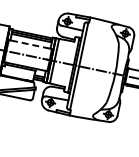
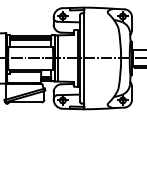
line: (30, 44) -> (30, 46), dashed -> solid

